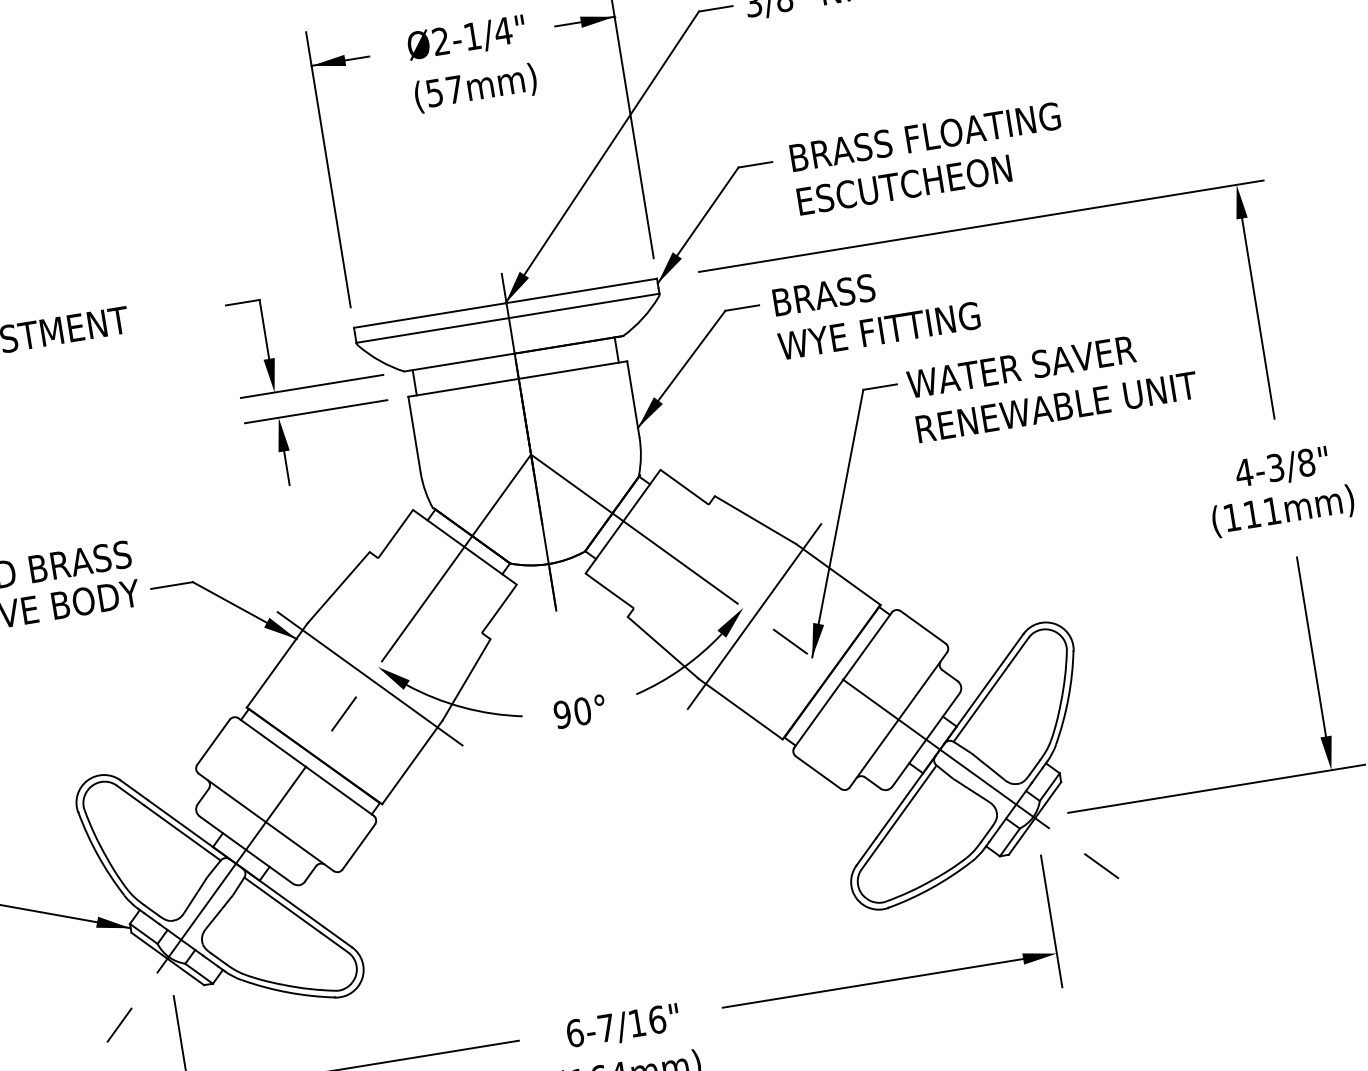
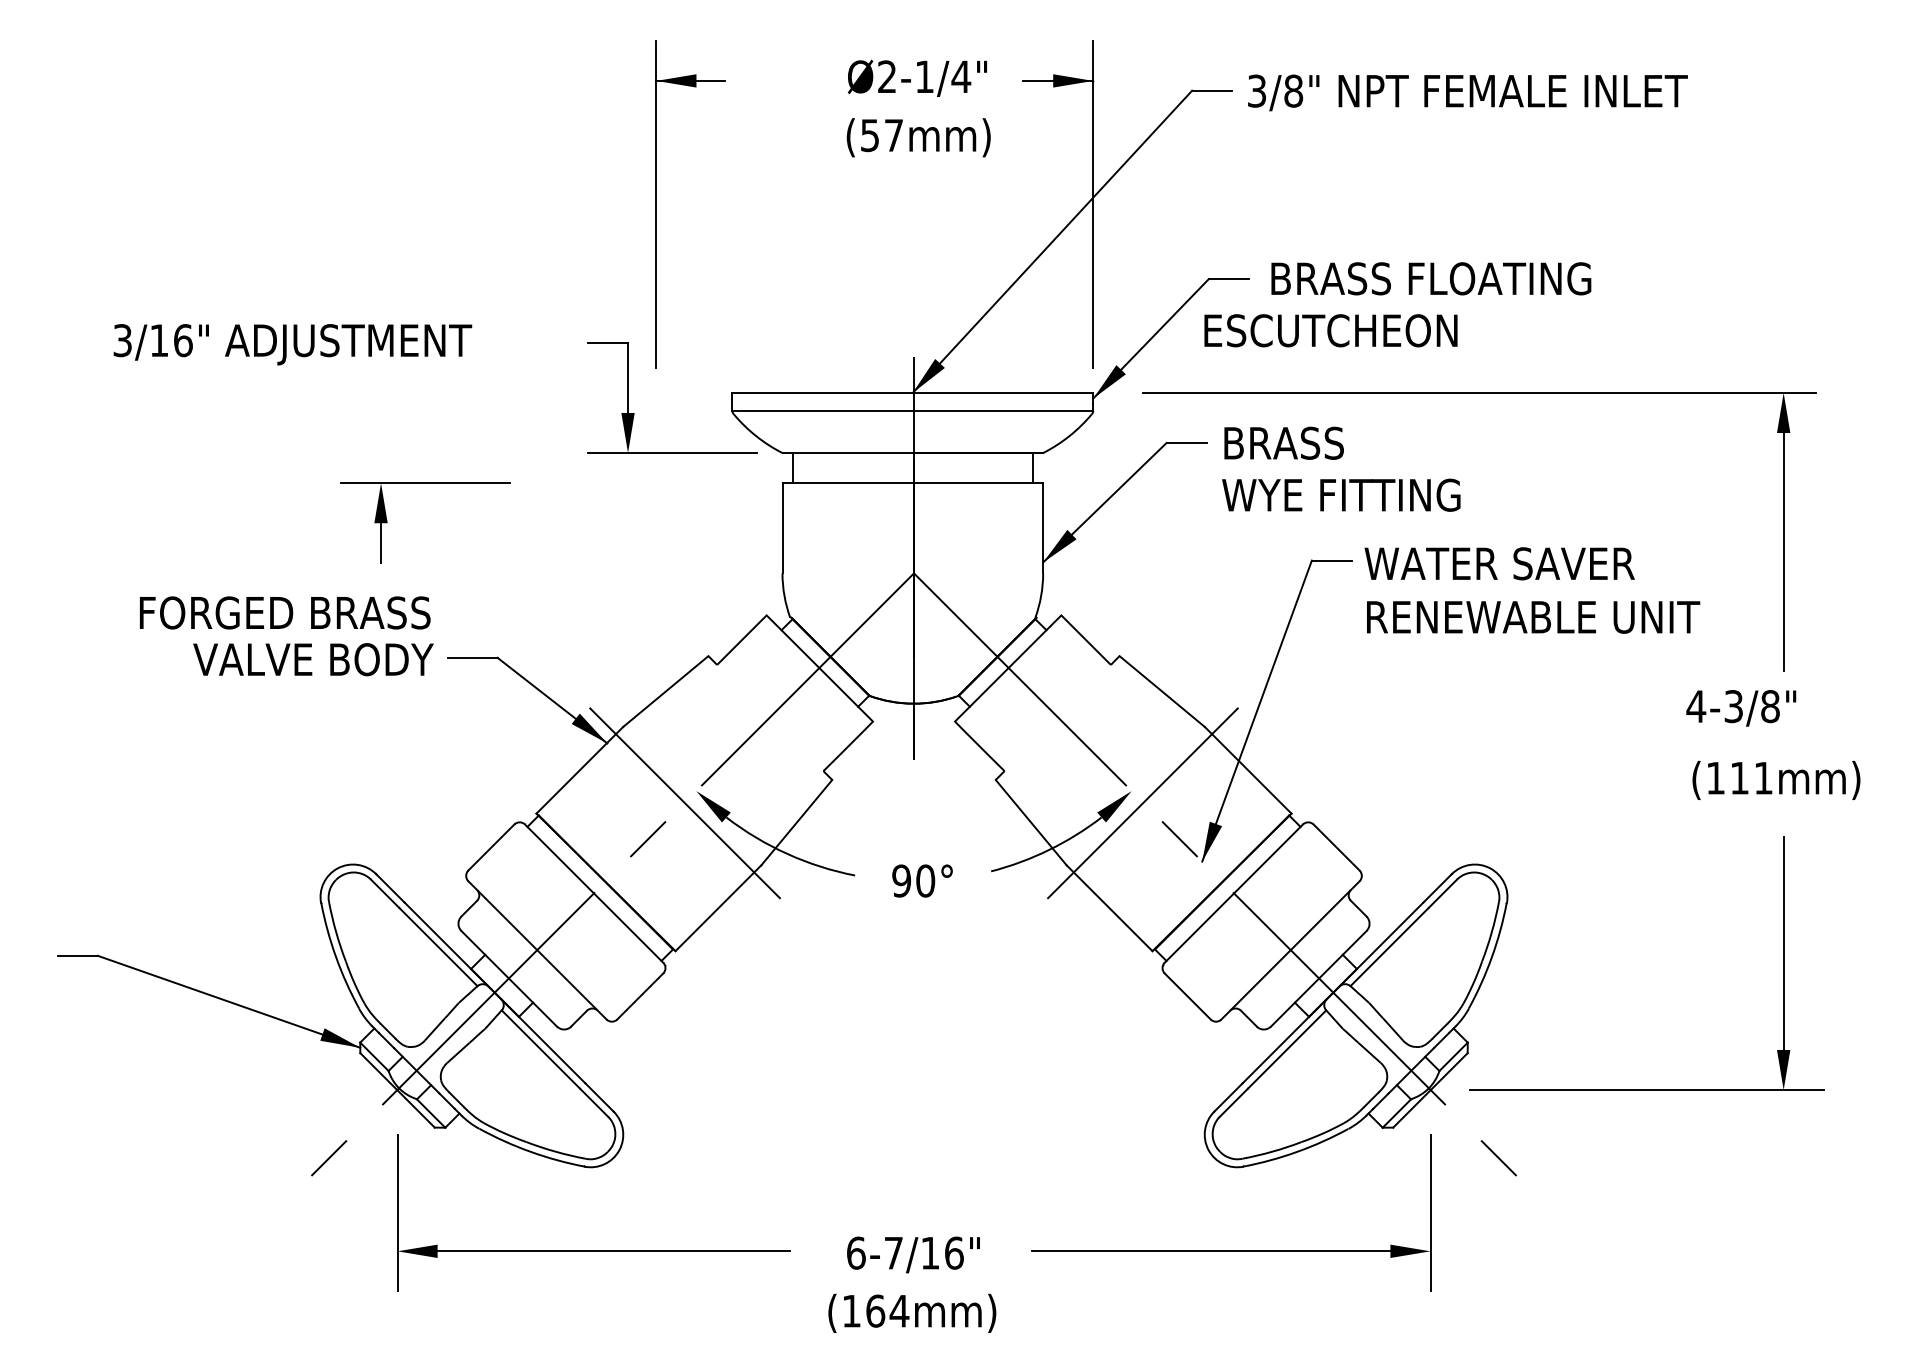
part: (328, 169) -> (656, 204), moved
text: (903, 184) -> (1330, 330), moved
part: (289, 449) -> (387, 522), moved
text: (1282, 468) -> (1741, 708), moved

